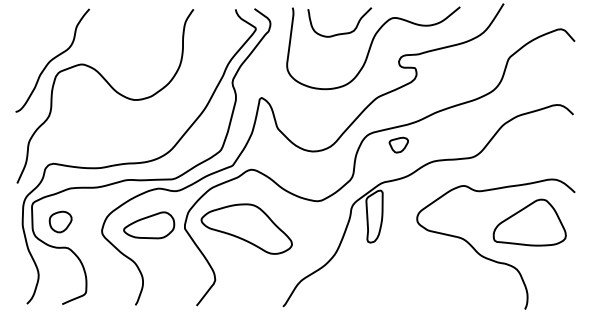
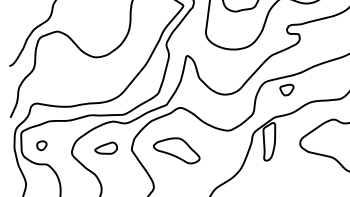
part: (60, 221) -> (41, 145), size x0.6
part: (149, 225) -> (106, 148), size x0.6
part: (246, 228) -> (176, 150), size x0.7

